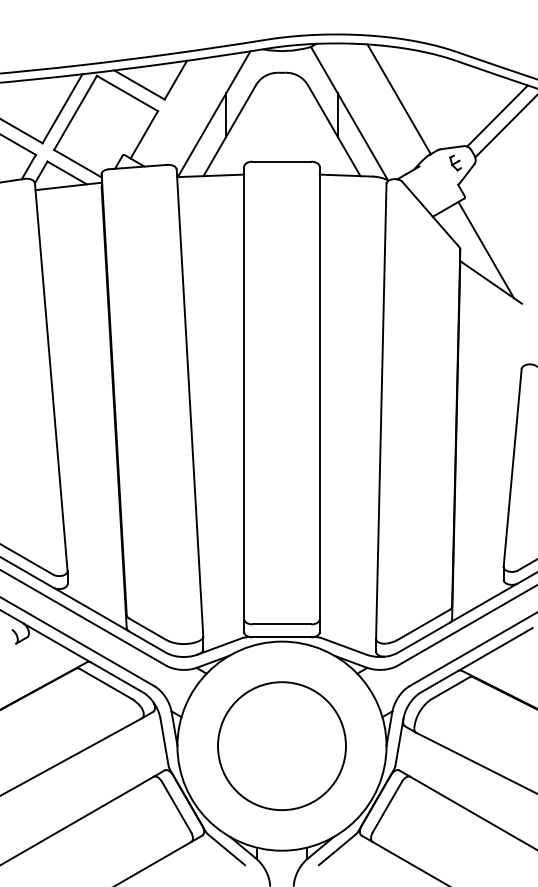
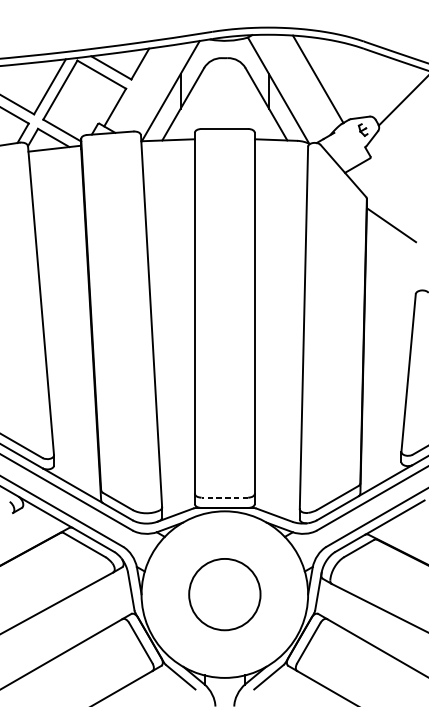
line: (497, 115) -> (396, 92), removed
line: (486, 250) -> (387, 199), removed
line: (281, 624) -> (224, 497), solid -> dashed
circle: (281, 745) -> (224, 594), size x0.7

